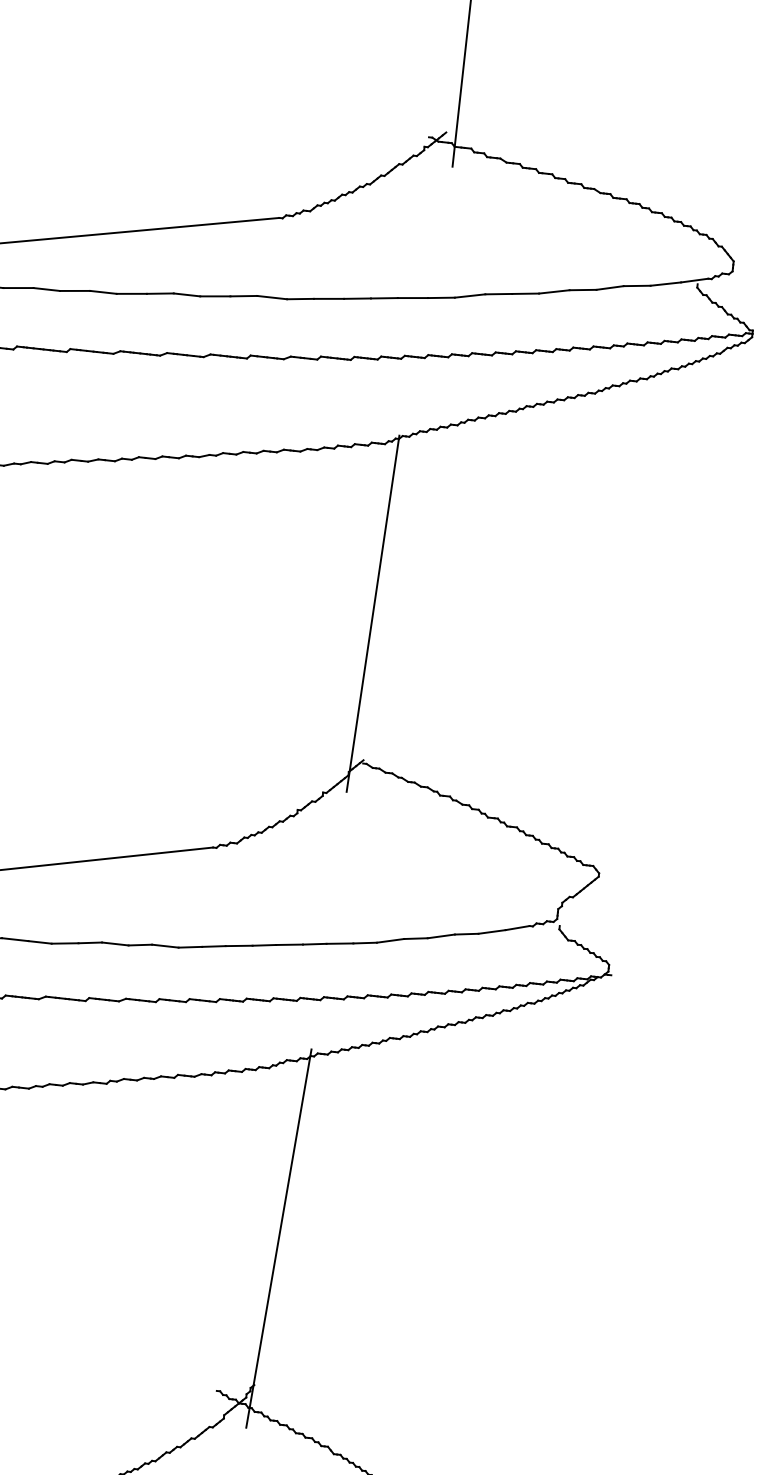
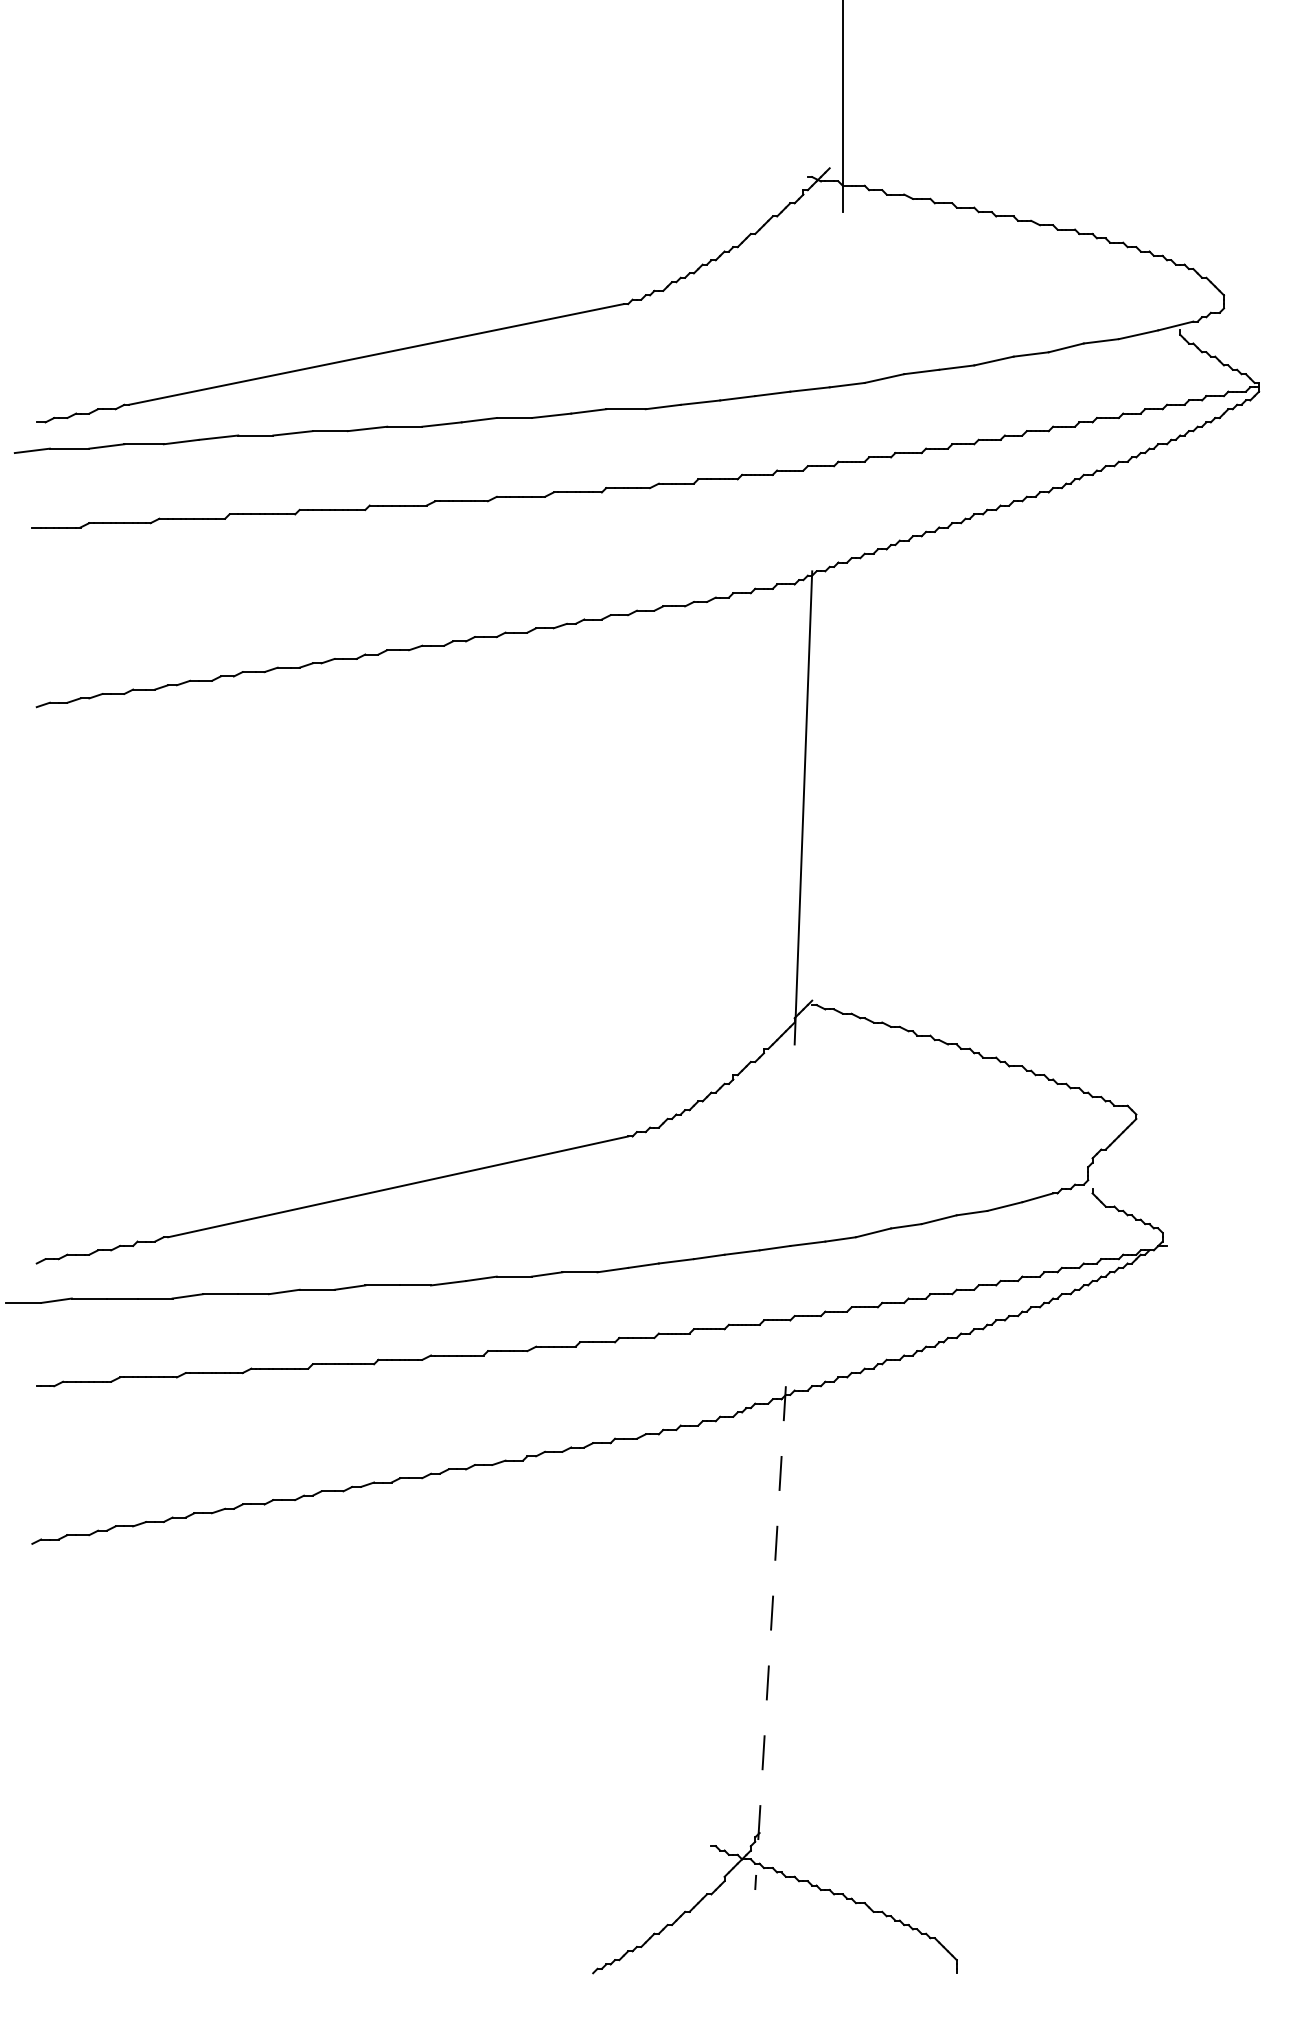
line: (278, 1238) -> (770, 1638), solid -> dashed

